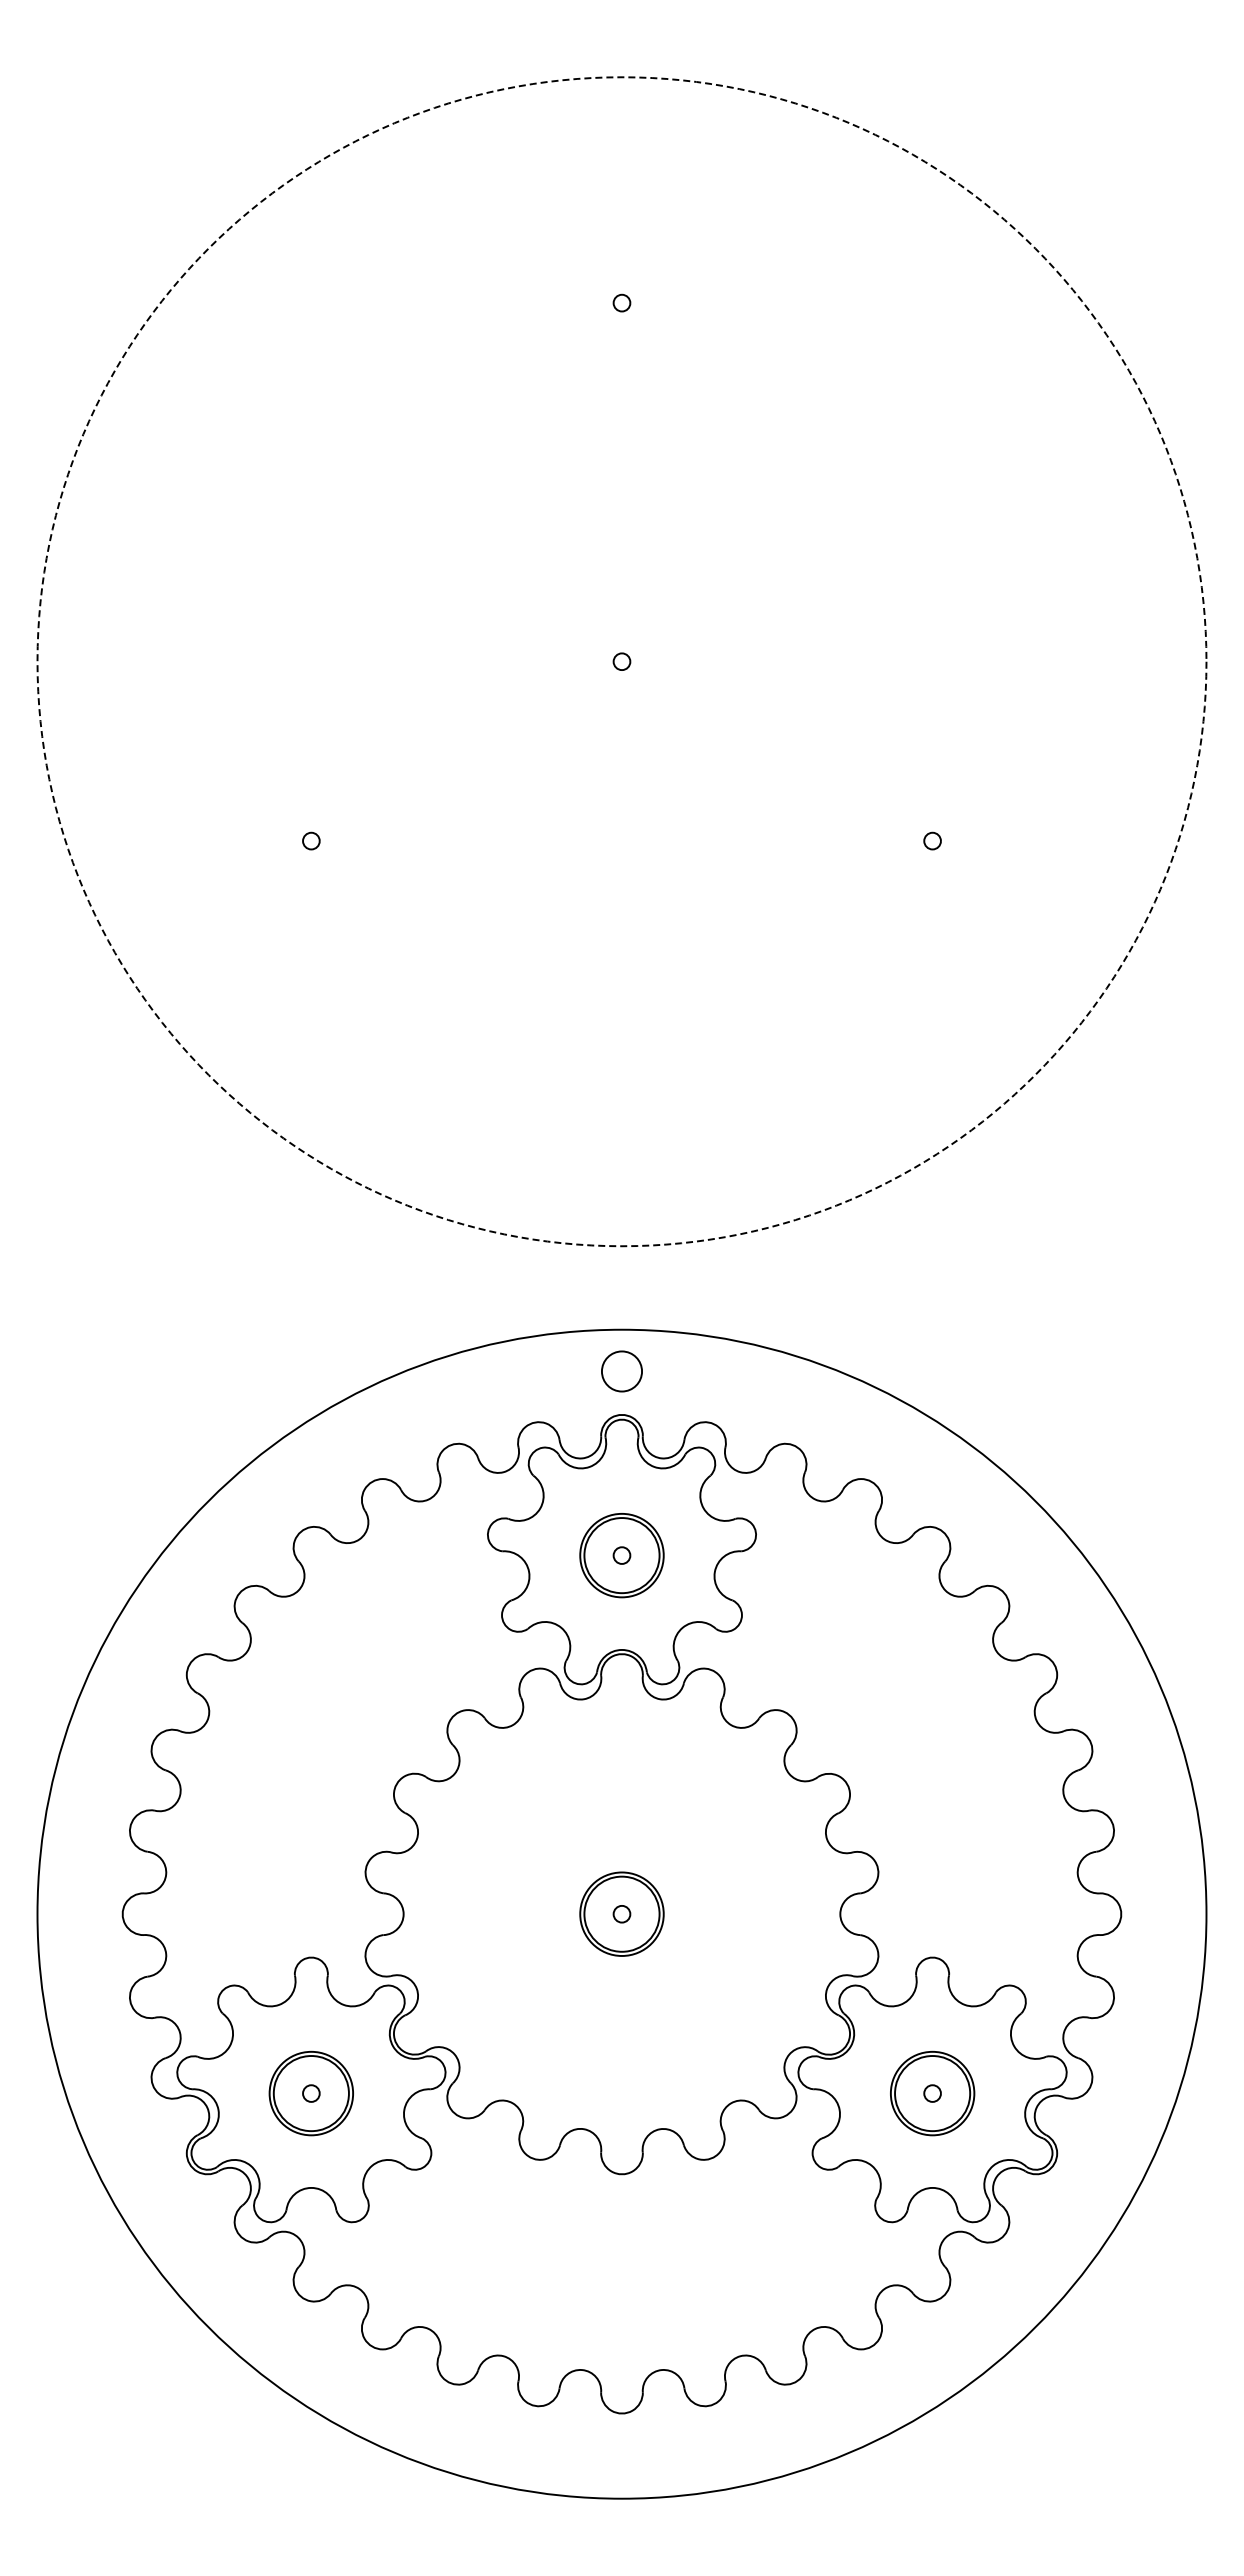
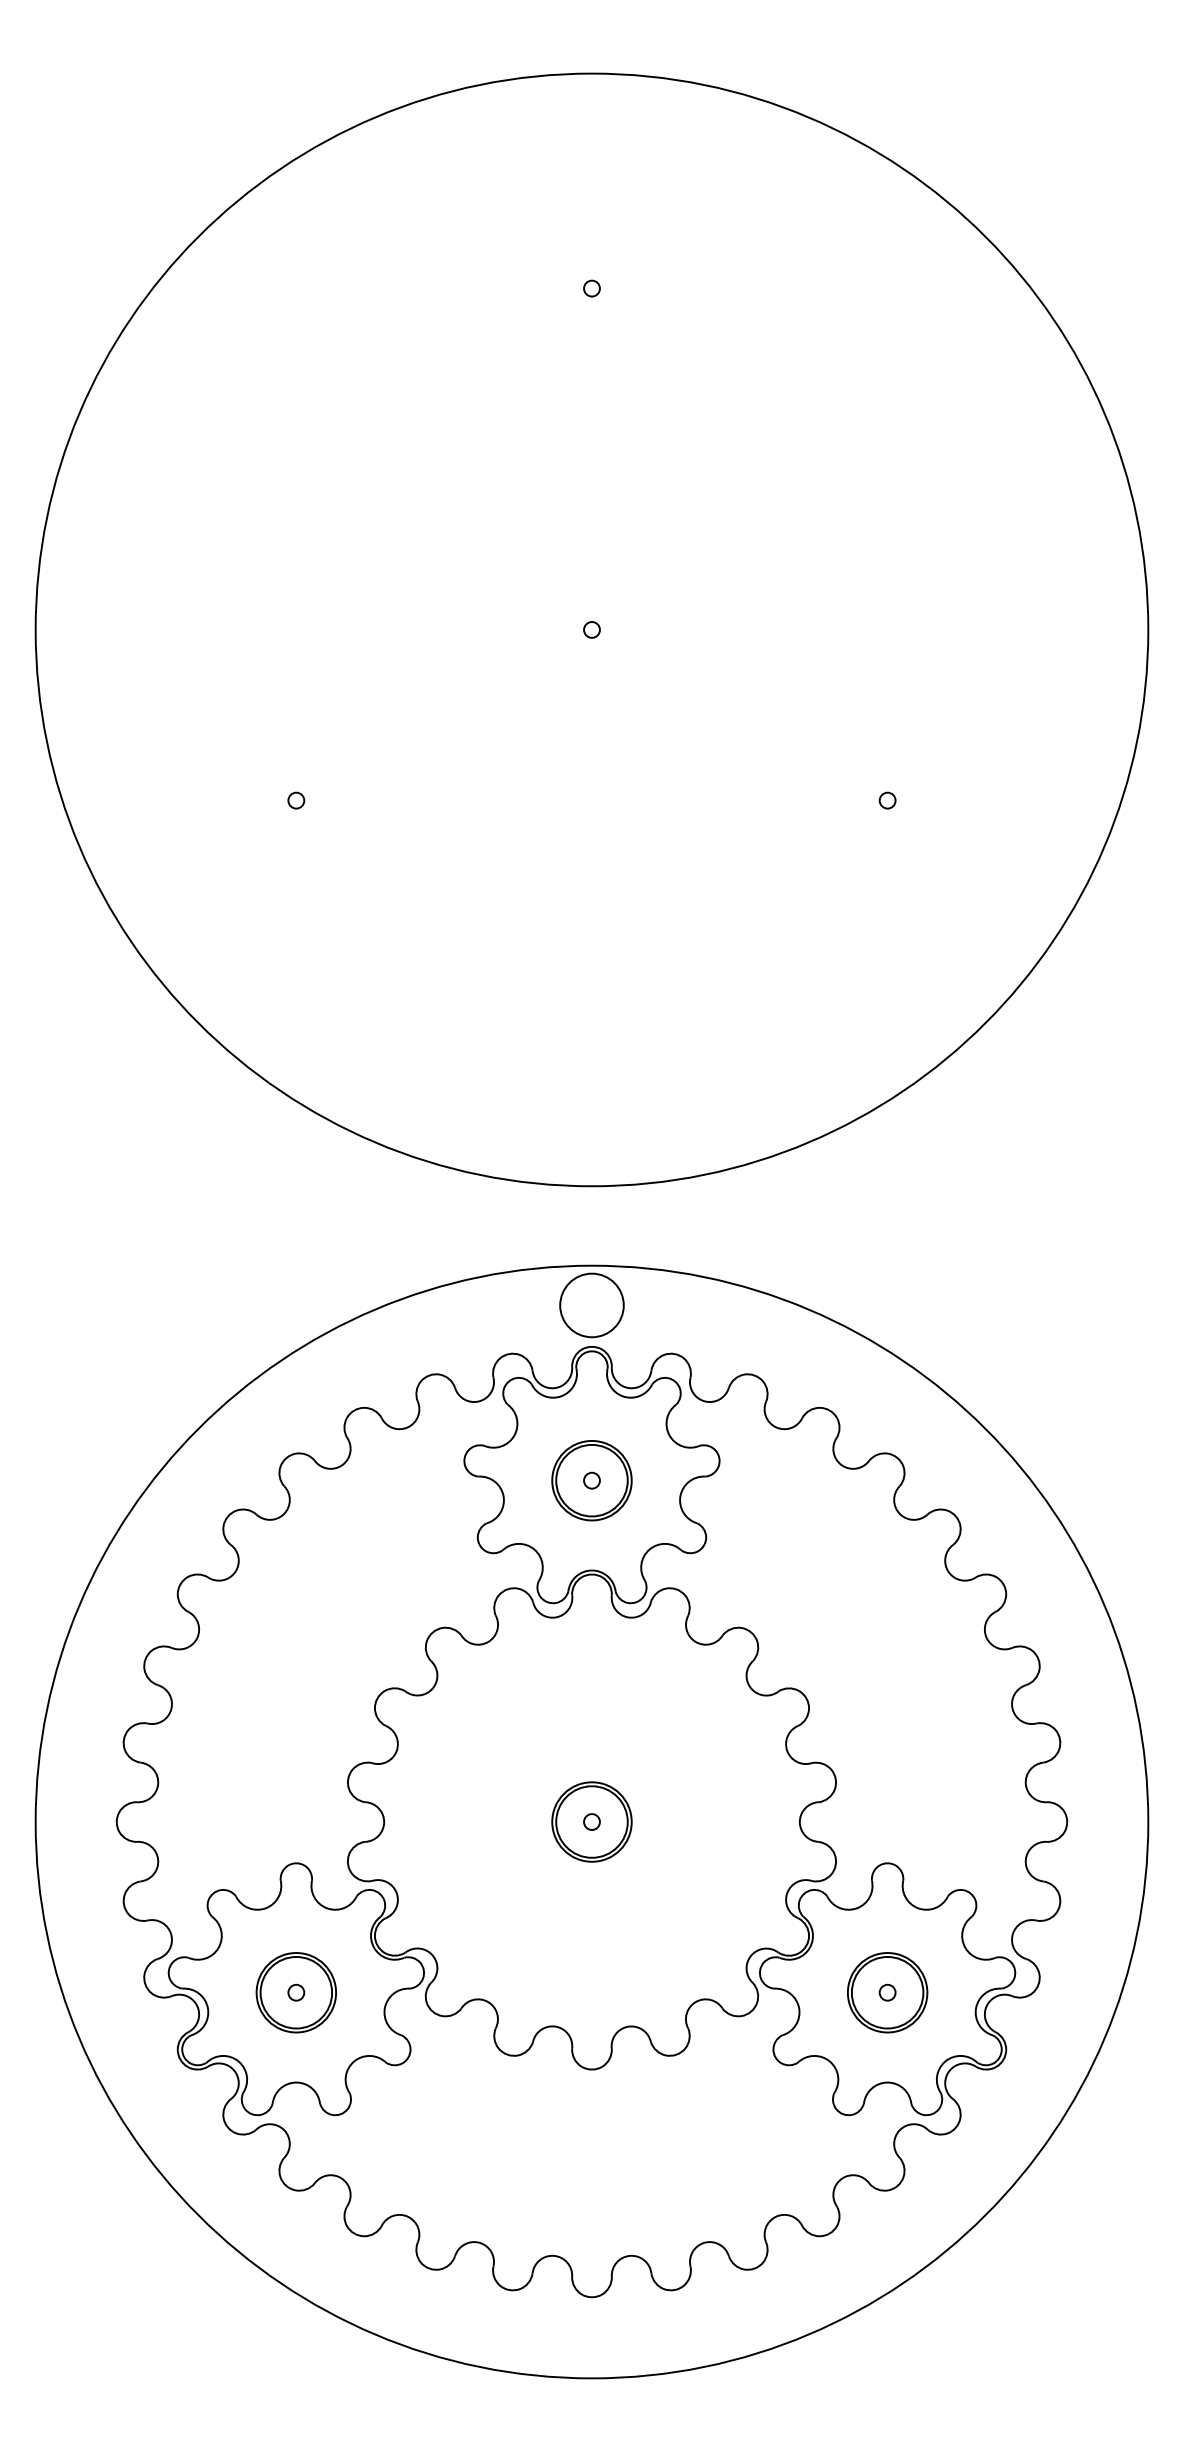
circle: (621, 661) -> (591, 629), dashed -> solid
circle: (621, 1371) -> (591, 1305), size x1.67

